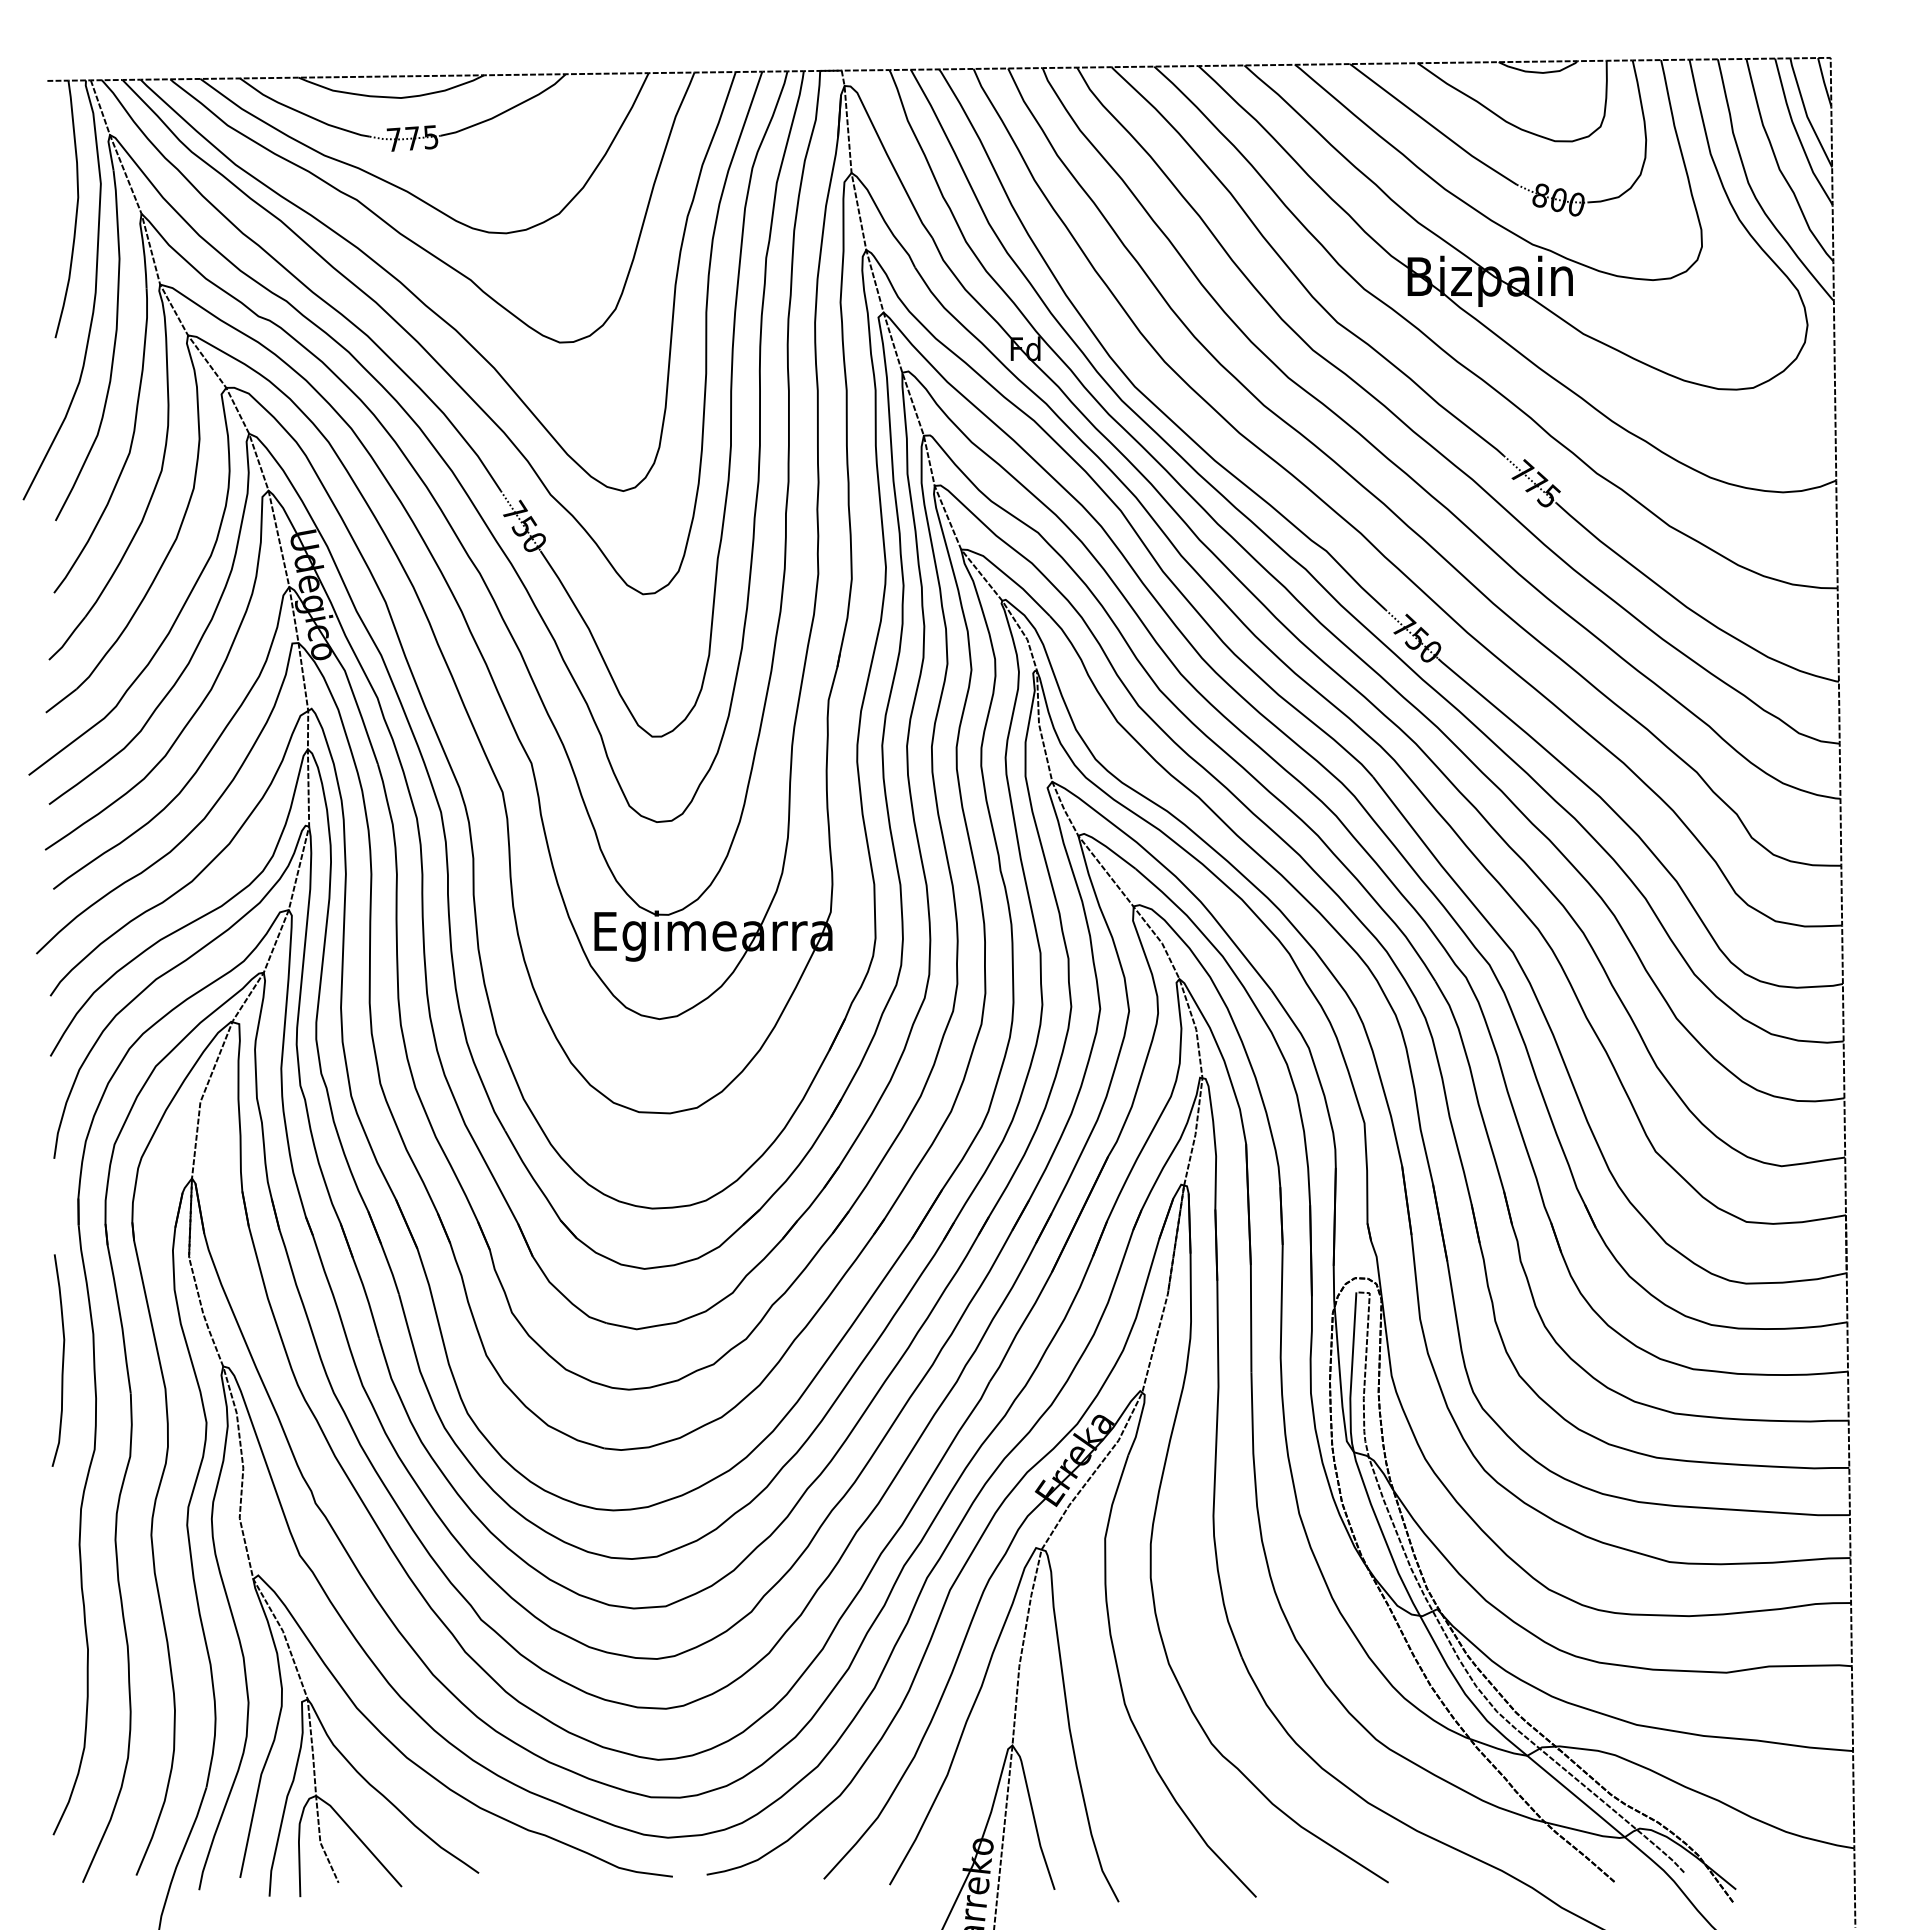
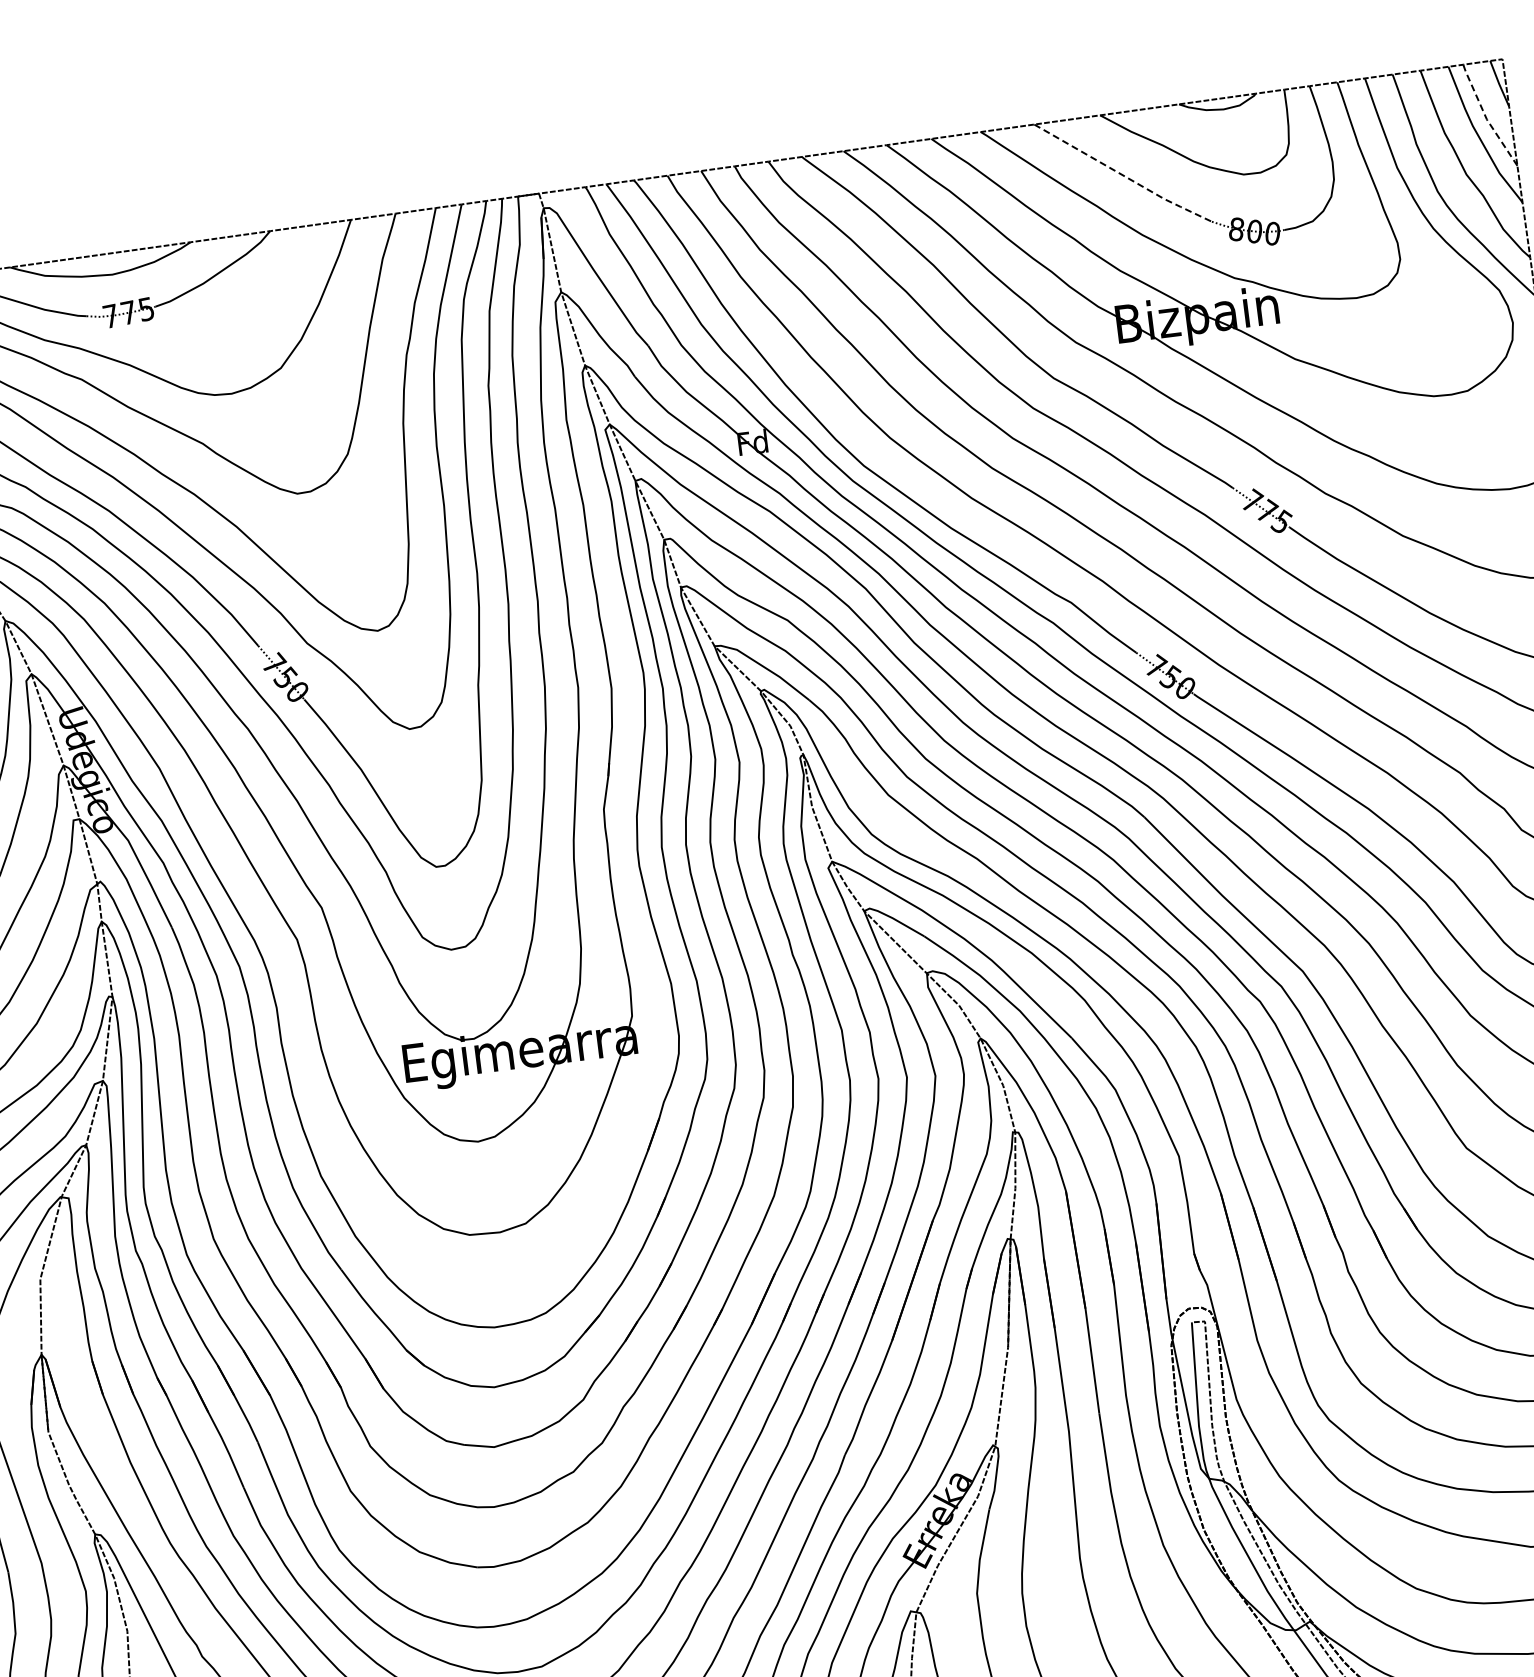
line: (1806, 113) -> (1485, 116), solid -> dashed
line: (1433, 127) -> (1123, 176), solid -> dashed

